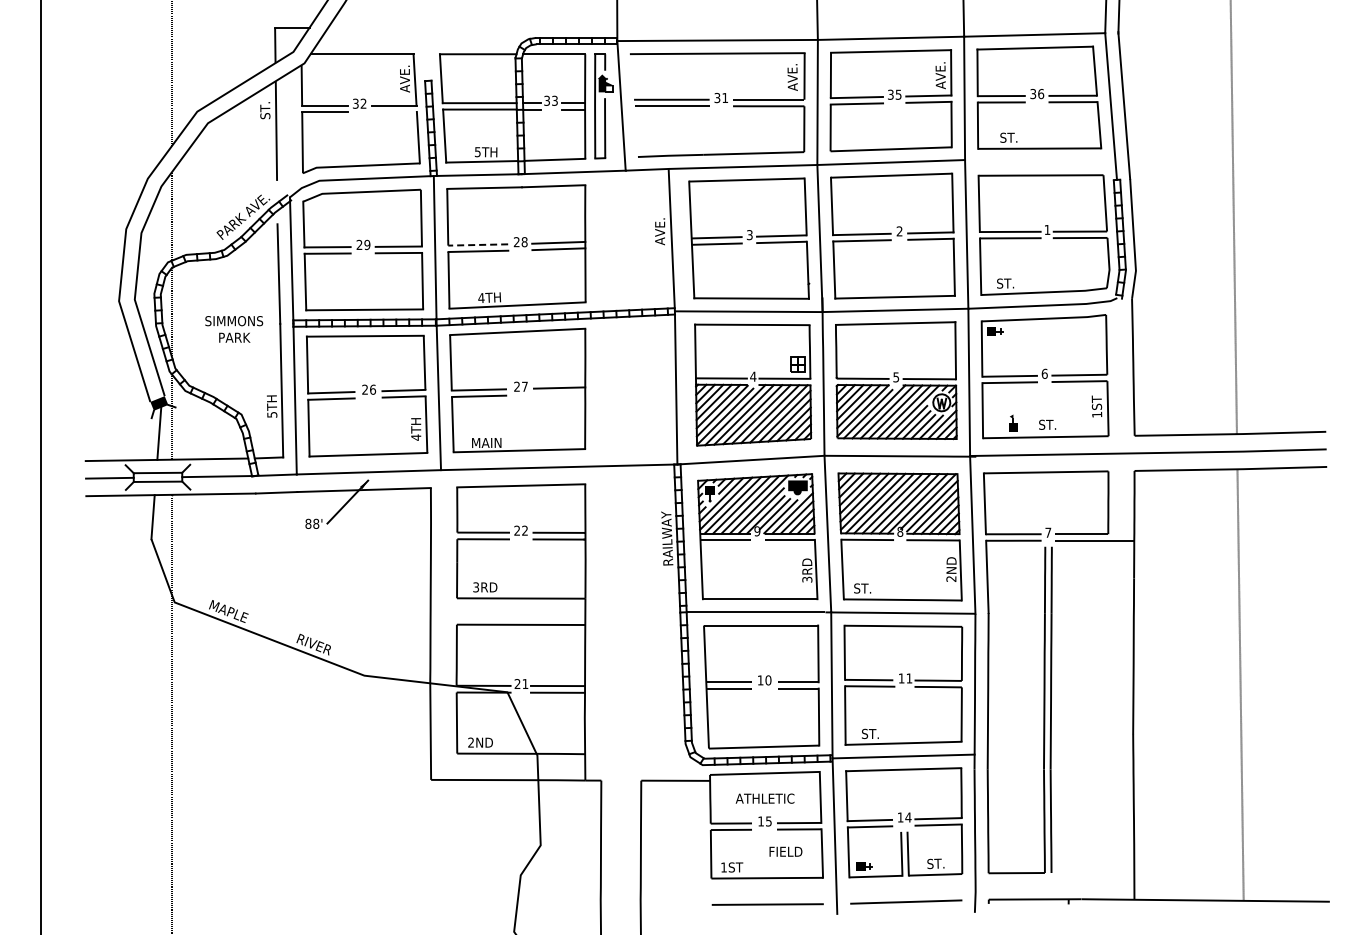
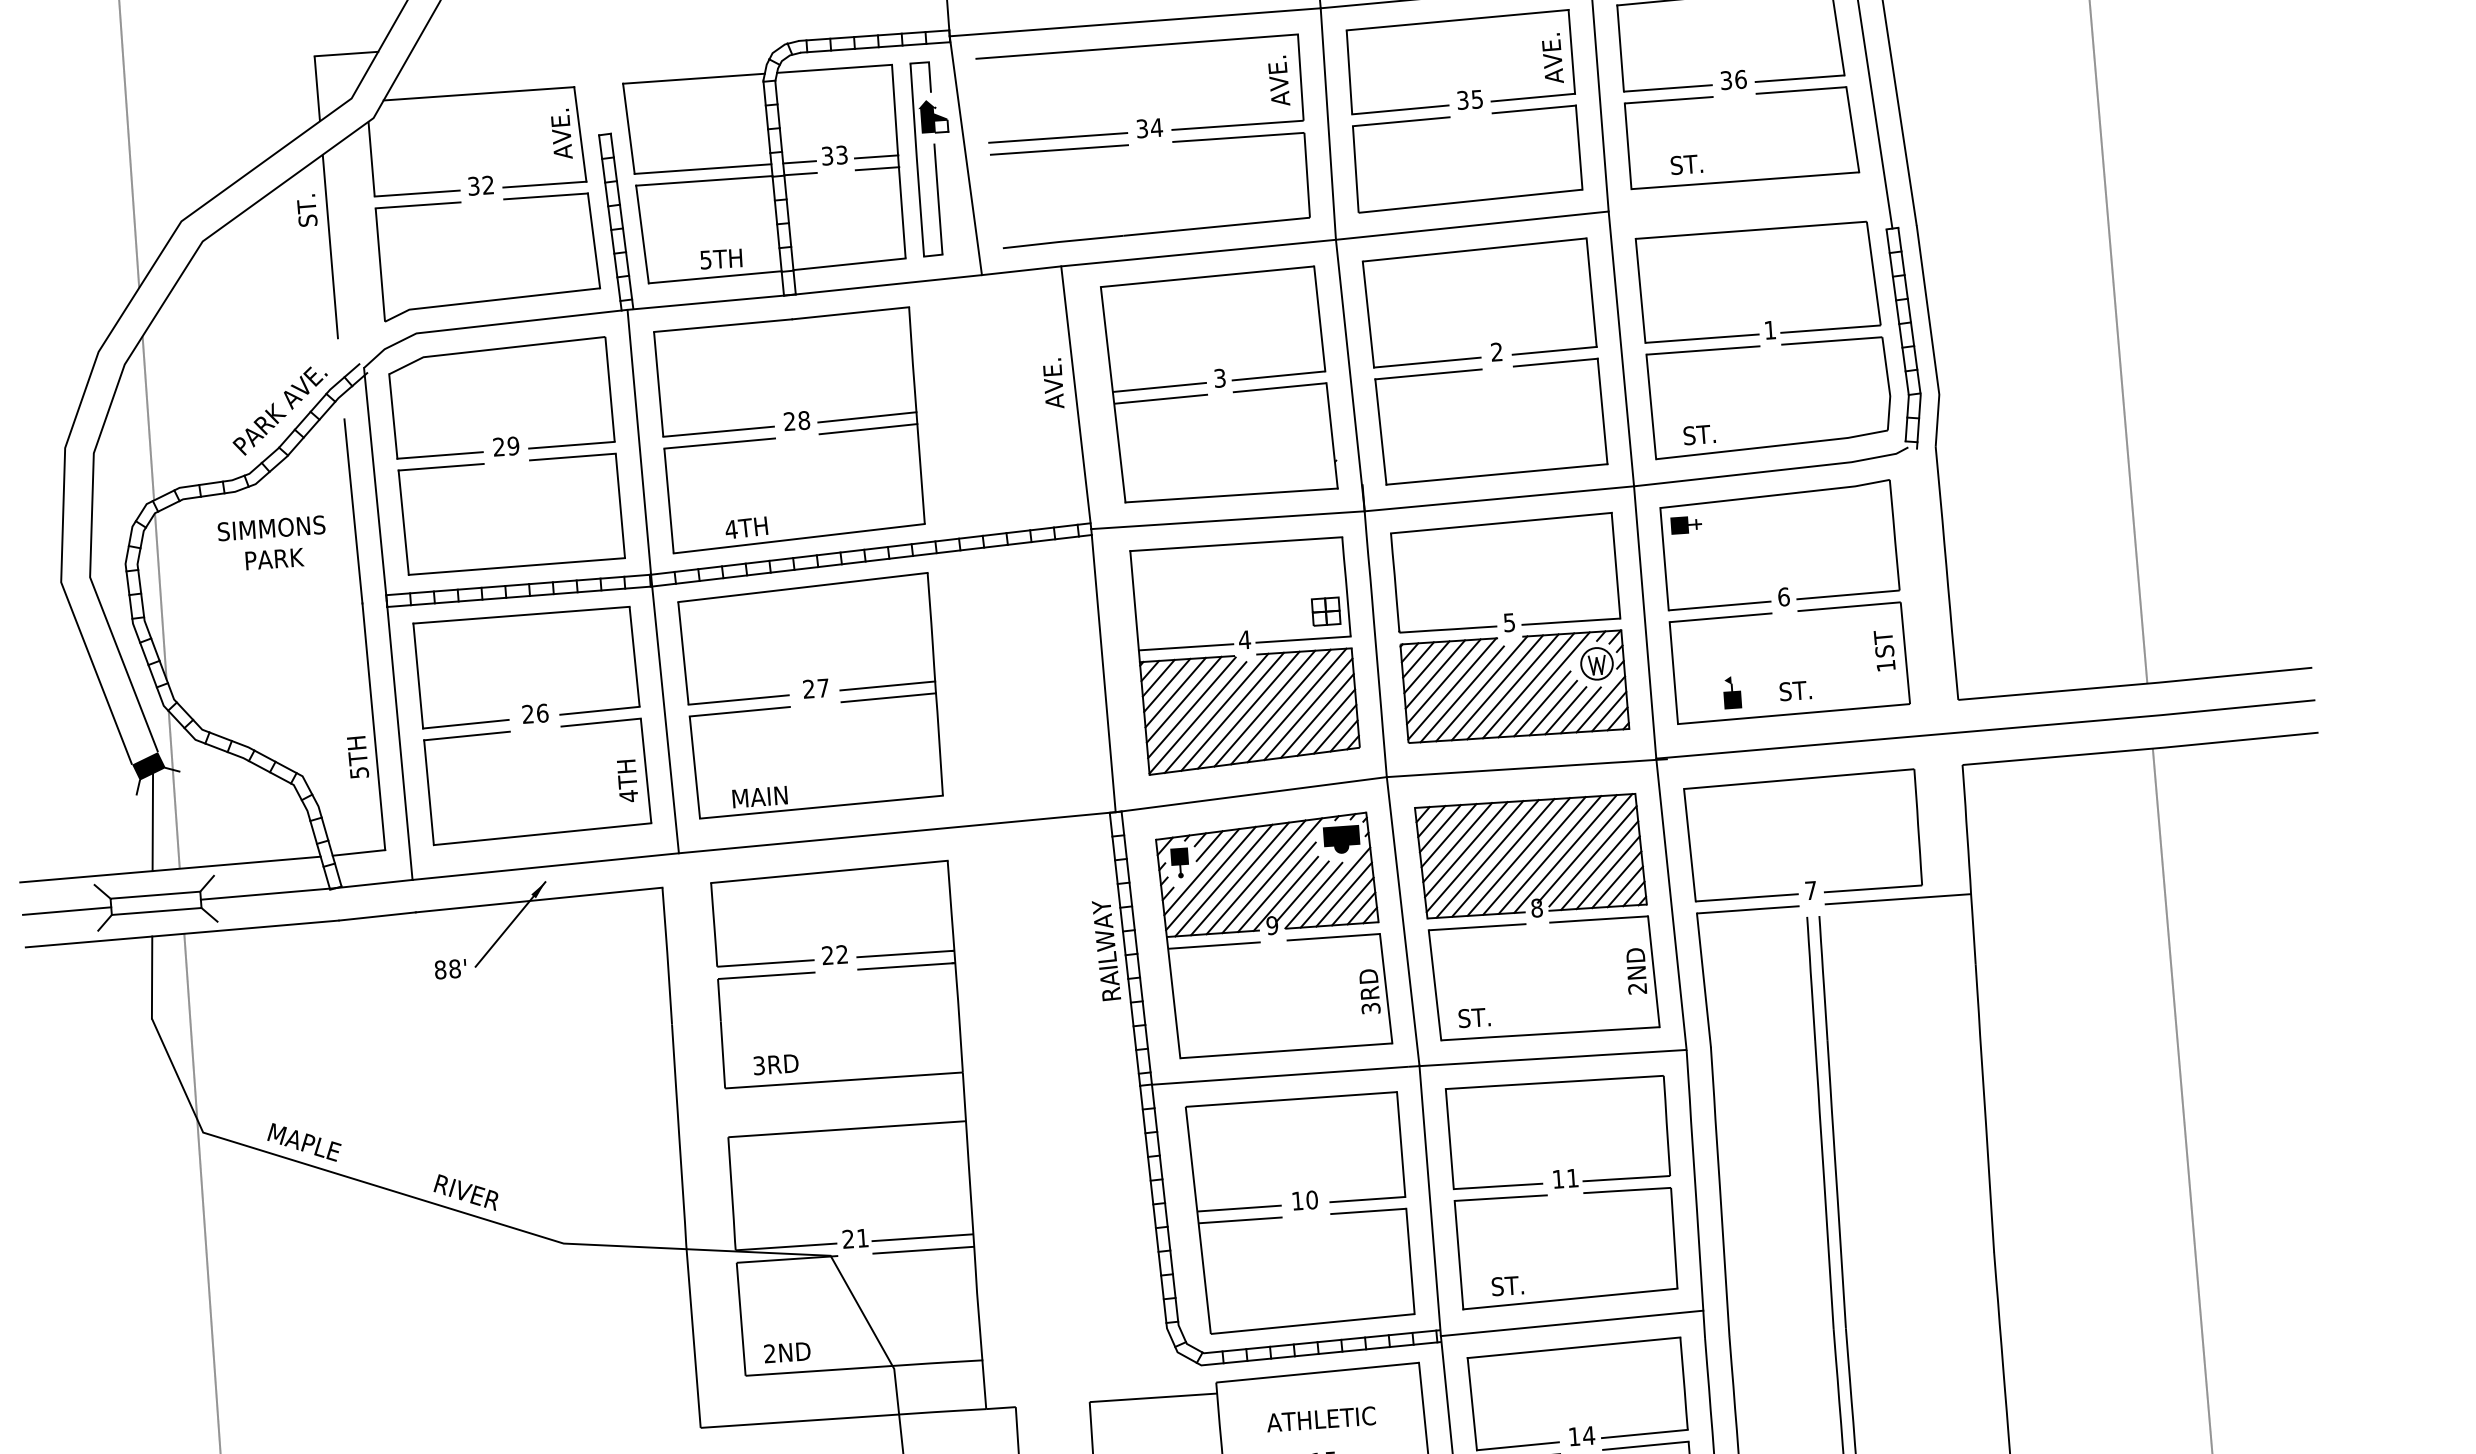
text: (725, 97) -> (1157, 126), 31 -> 34
line: (393, 111) -> (544, 195), added
line: (478, 244) -> (719, 430), dashed -> solid
text: (234, 329) -> (273, 543), moved
line: (559, 394) -> (888, 697), added

